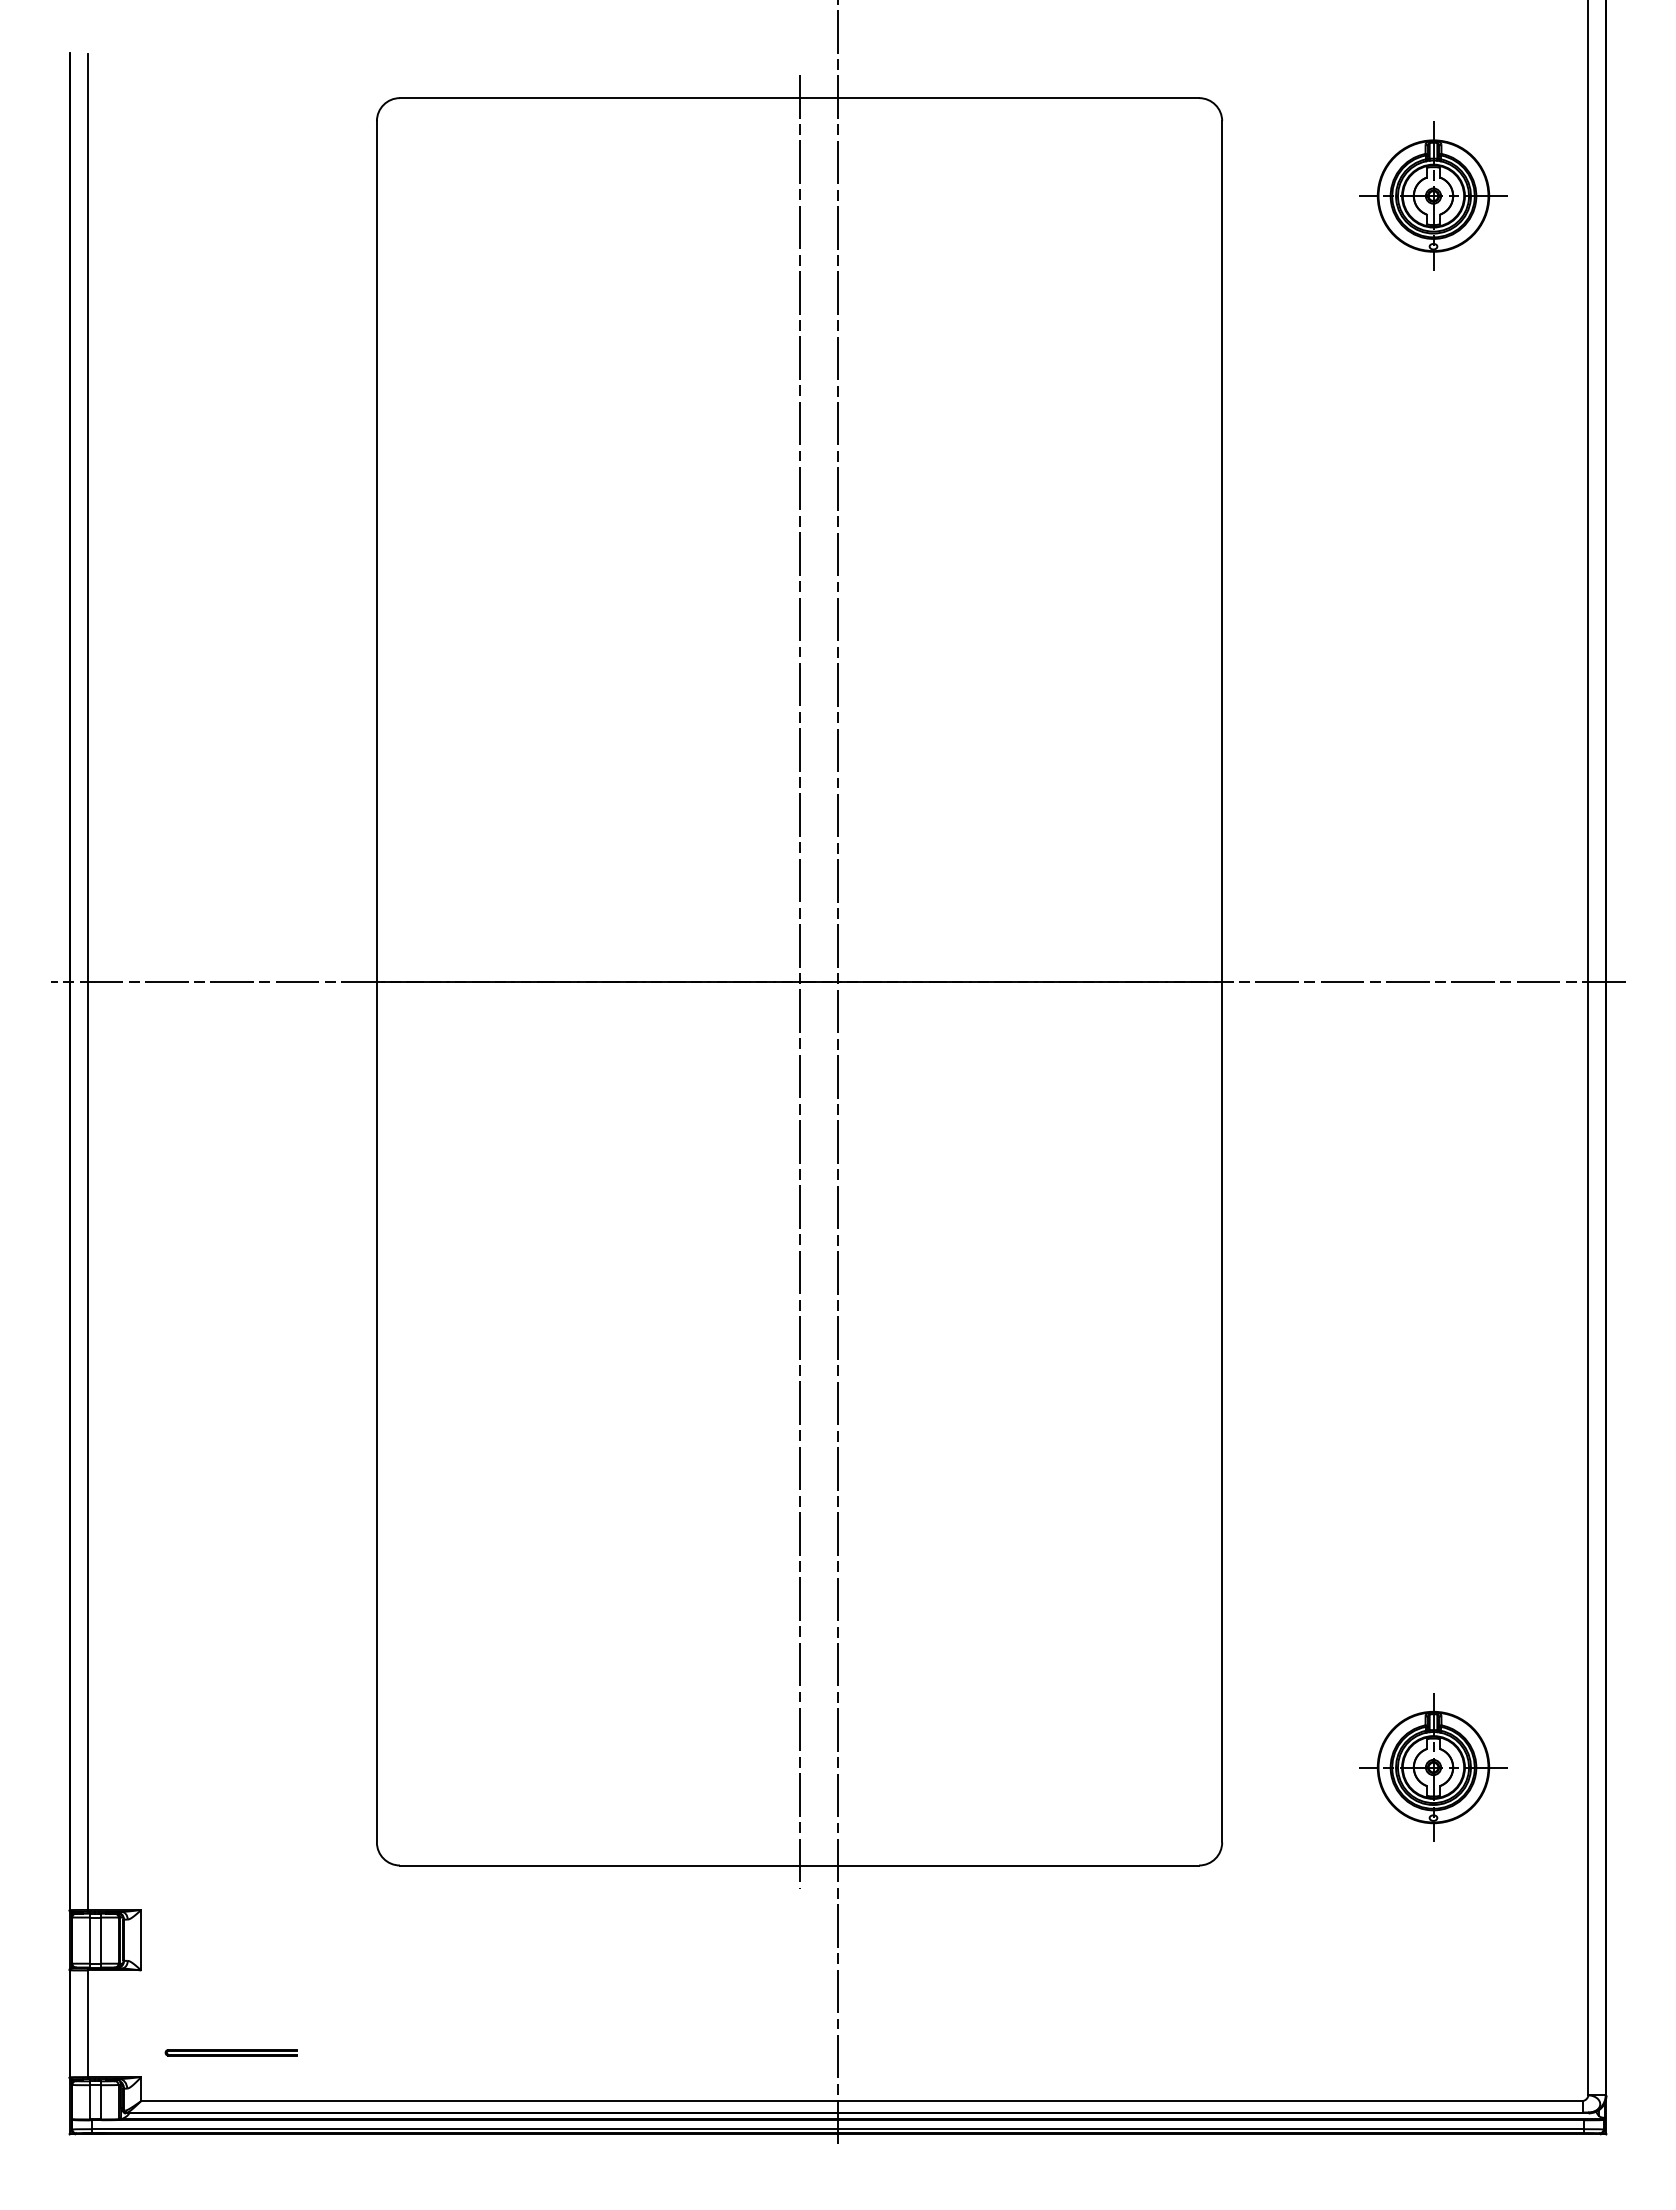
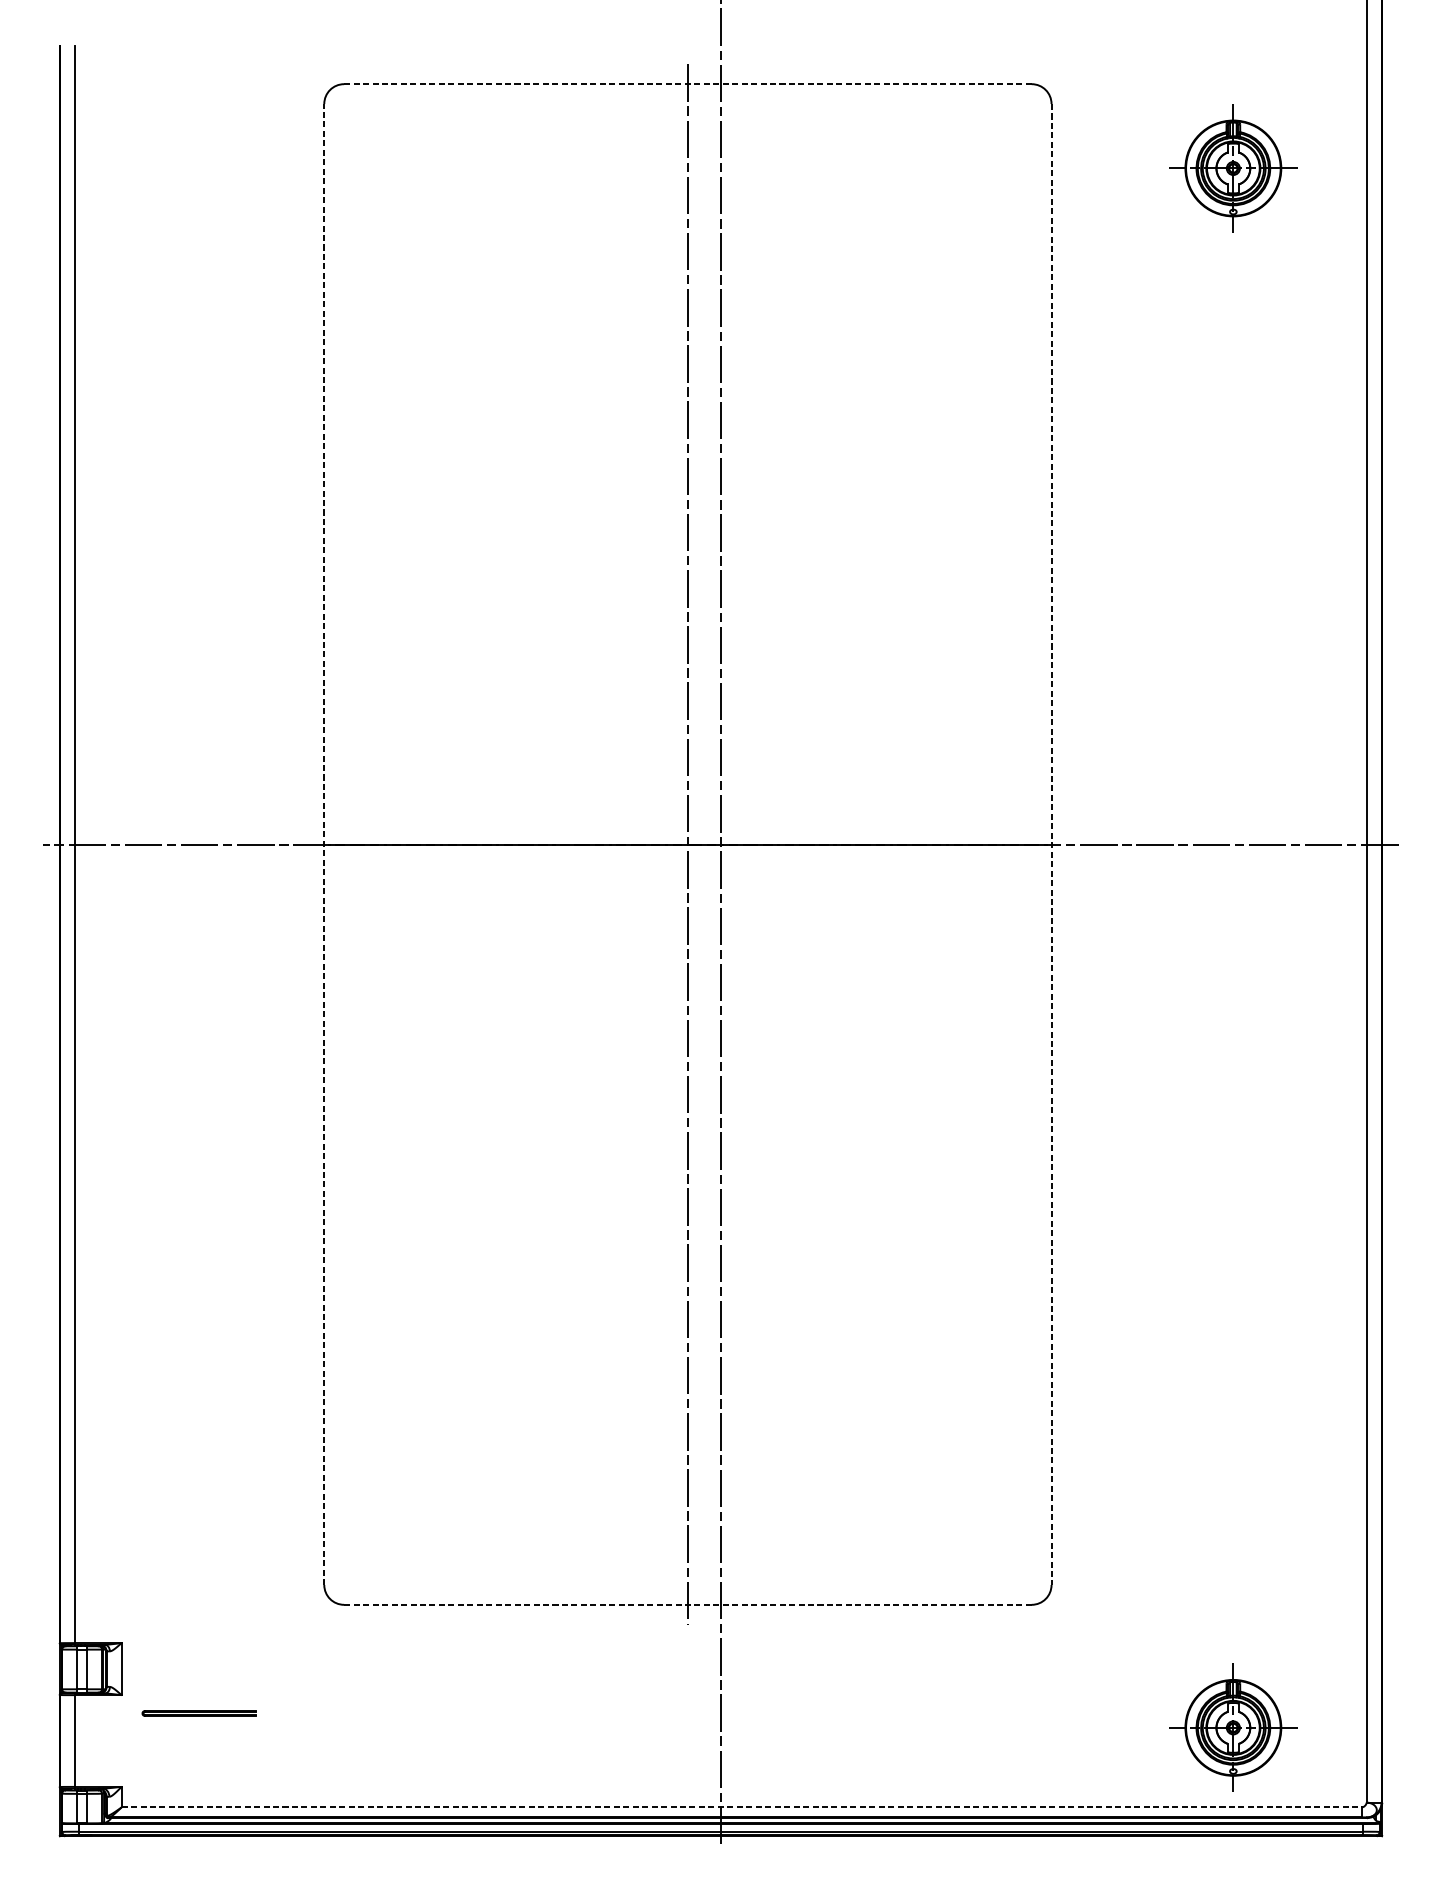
line: (799, 98) -> (687, 84), solid -> dashed
line: (376, 981) -> (323, 844), solid -> dashed
line: (1222, 981) -> (1051, 844), solid -> dashed
part: (1433, 1767) -> (1233, 1727), moved
line: (799, 1865) -> (687, 1604), solid -> dashed
part: (230, 2052) -> (198, 1713), moved
line: (862, 2100) -> (742, 1807), solid -> dashed

